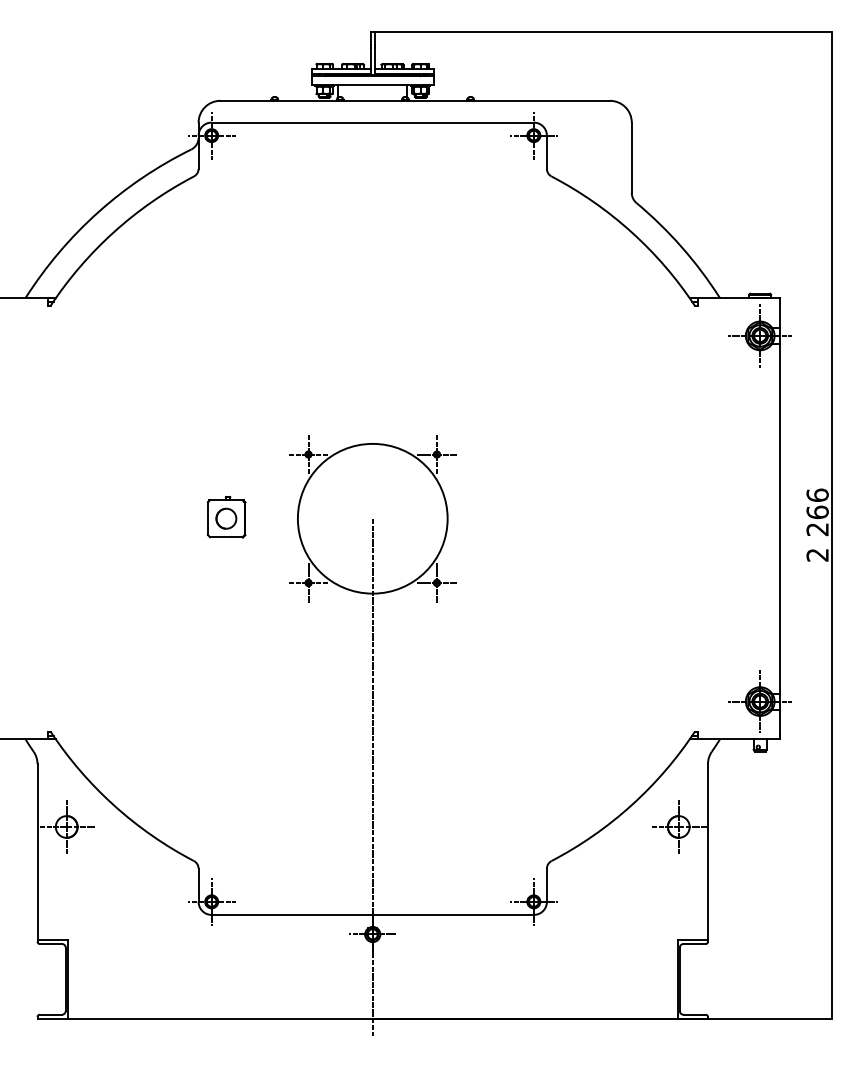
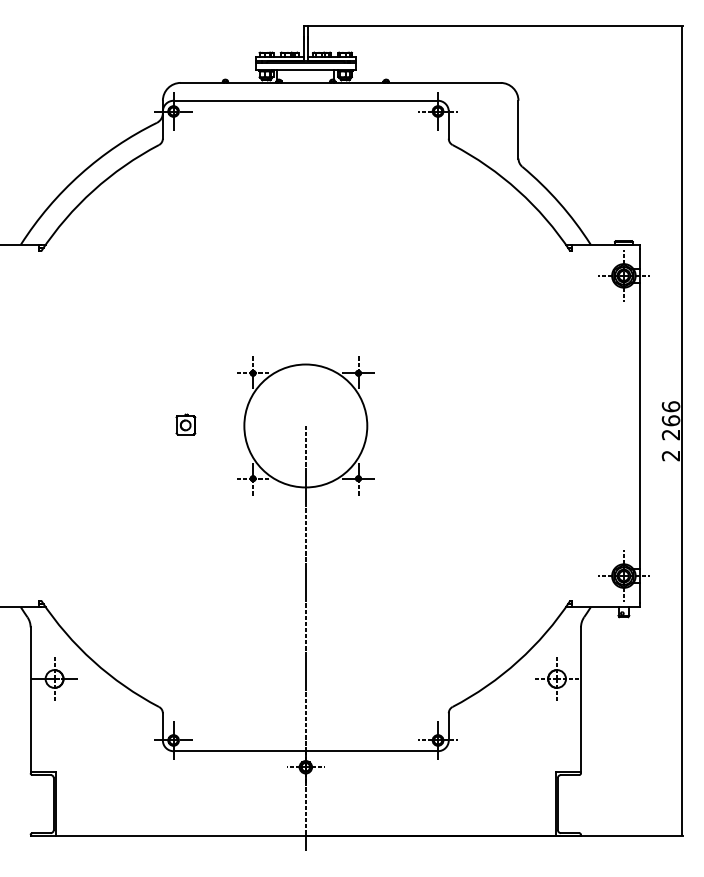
part: (226, 516) -> (185, 424), size x0.6

